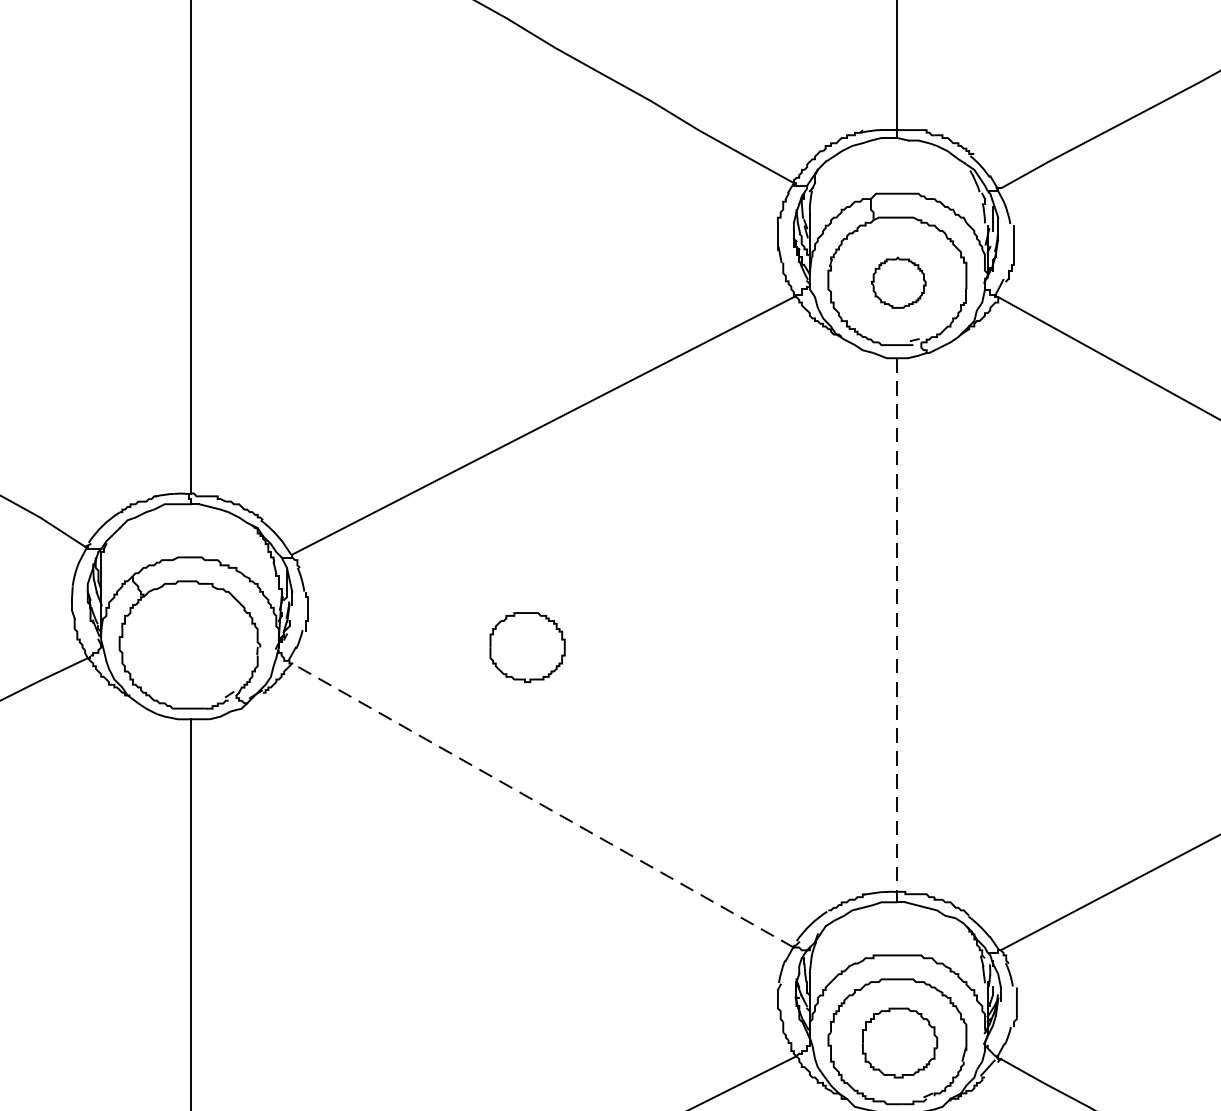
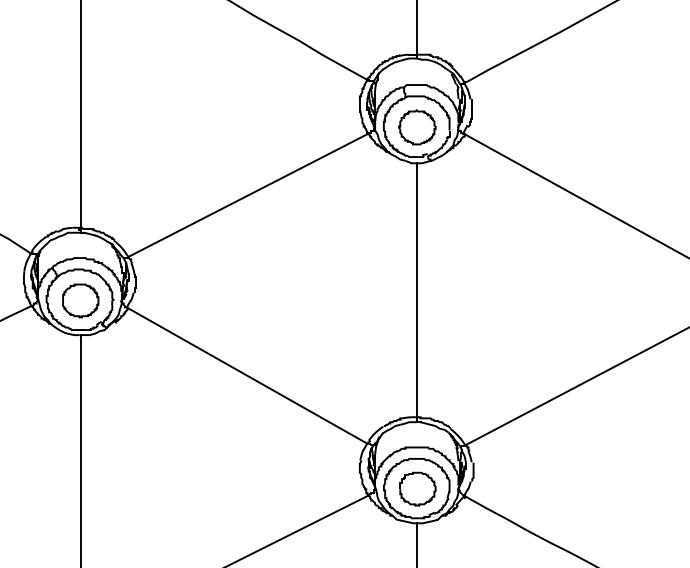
part: (899, 283) -> (417, 127), size x1.43
line: (896, 625) -> (416, 290), dashed -> solid
part: (527, 646) -> (80, 300), moved
line: (541, 804) -> (247, 375), dashed -> solid

